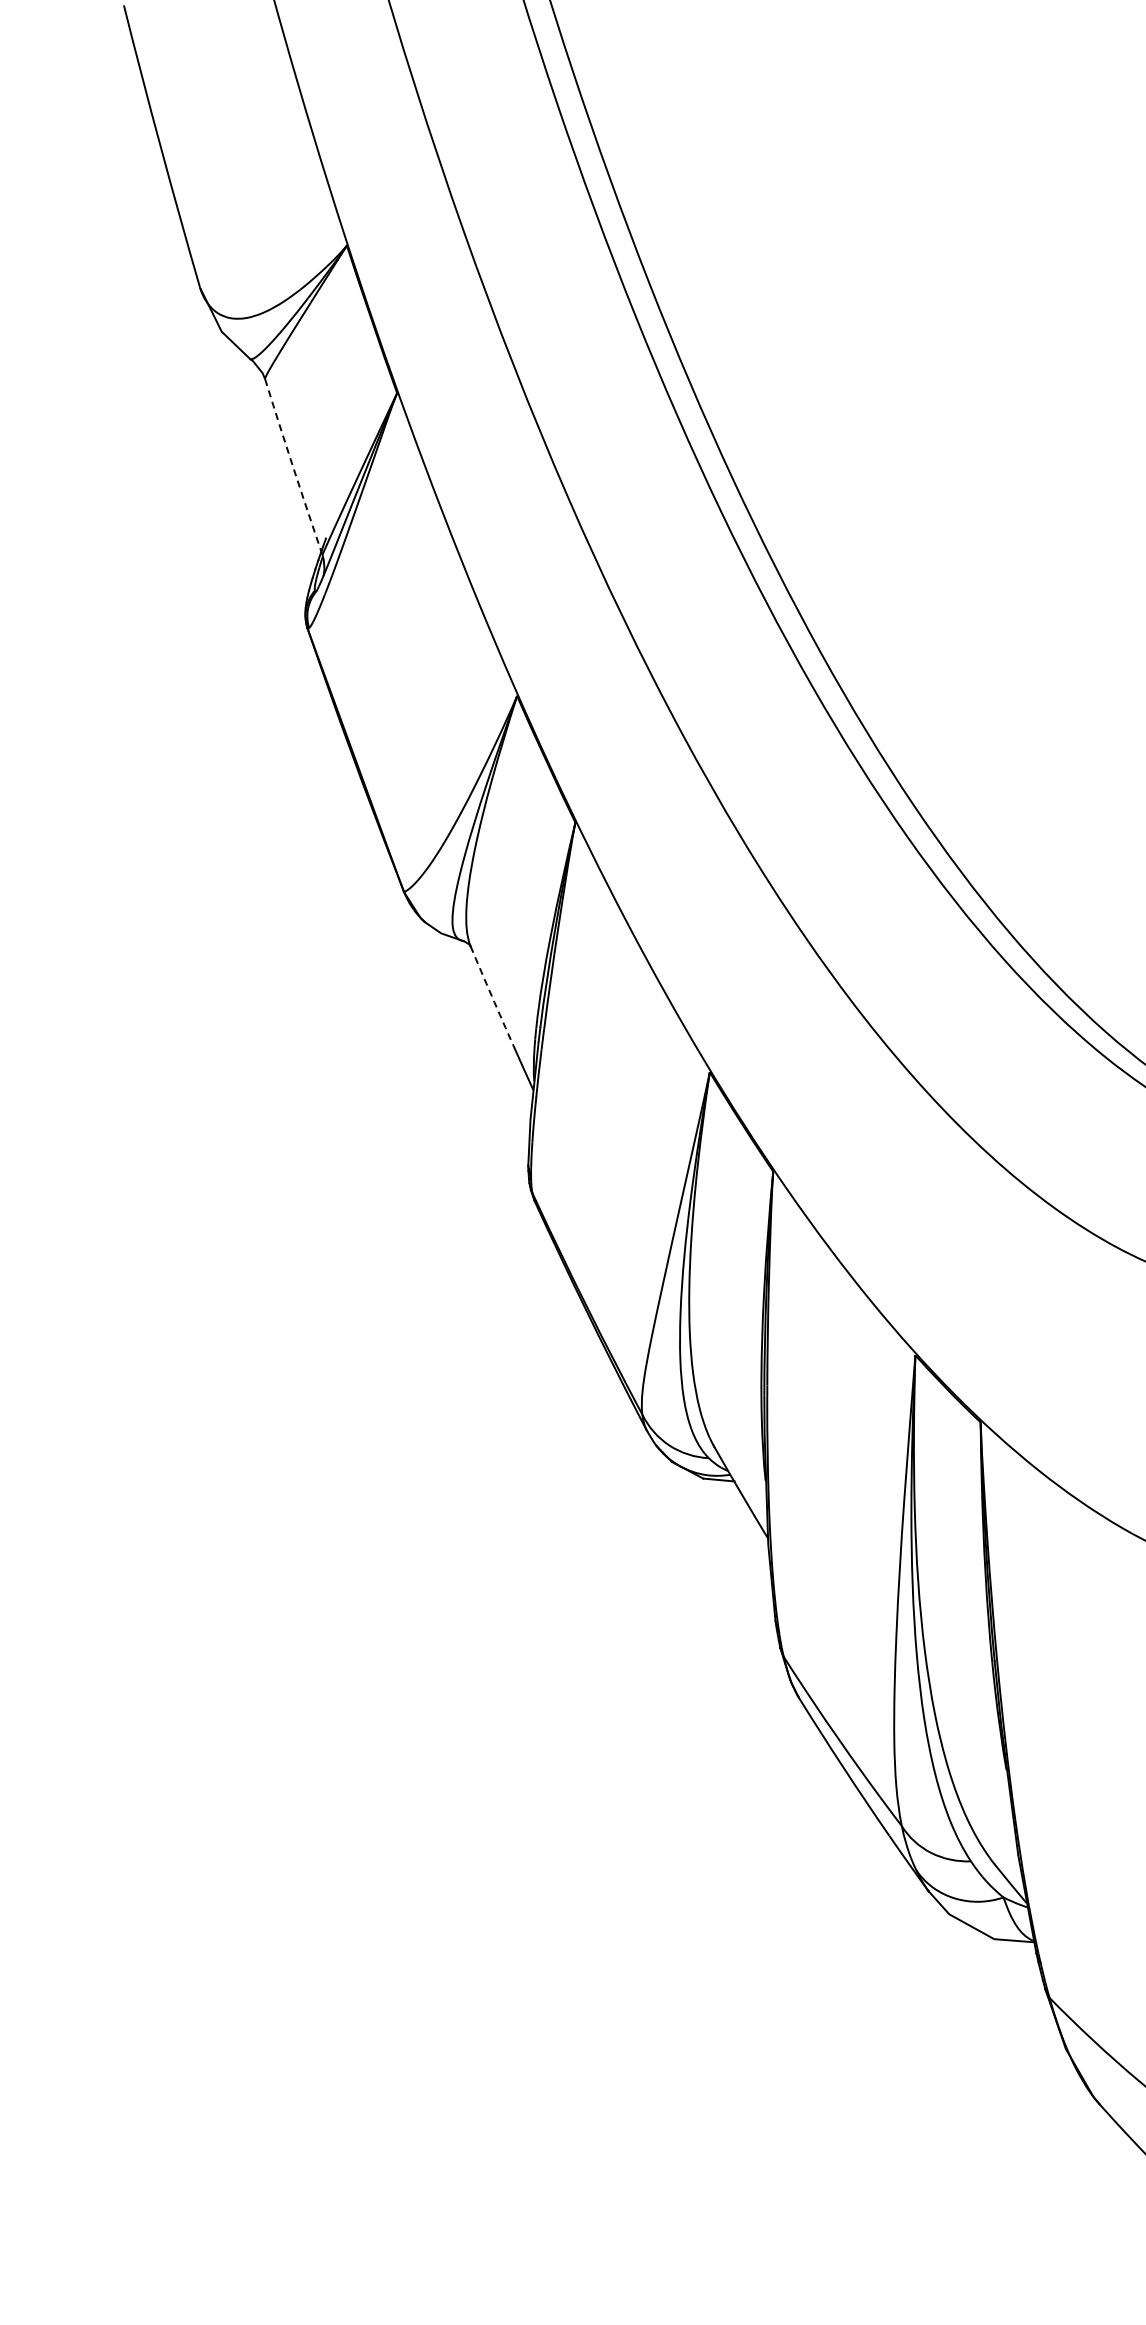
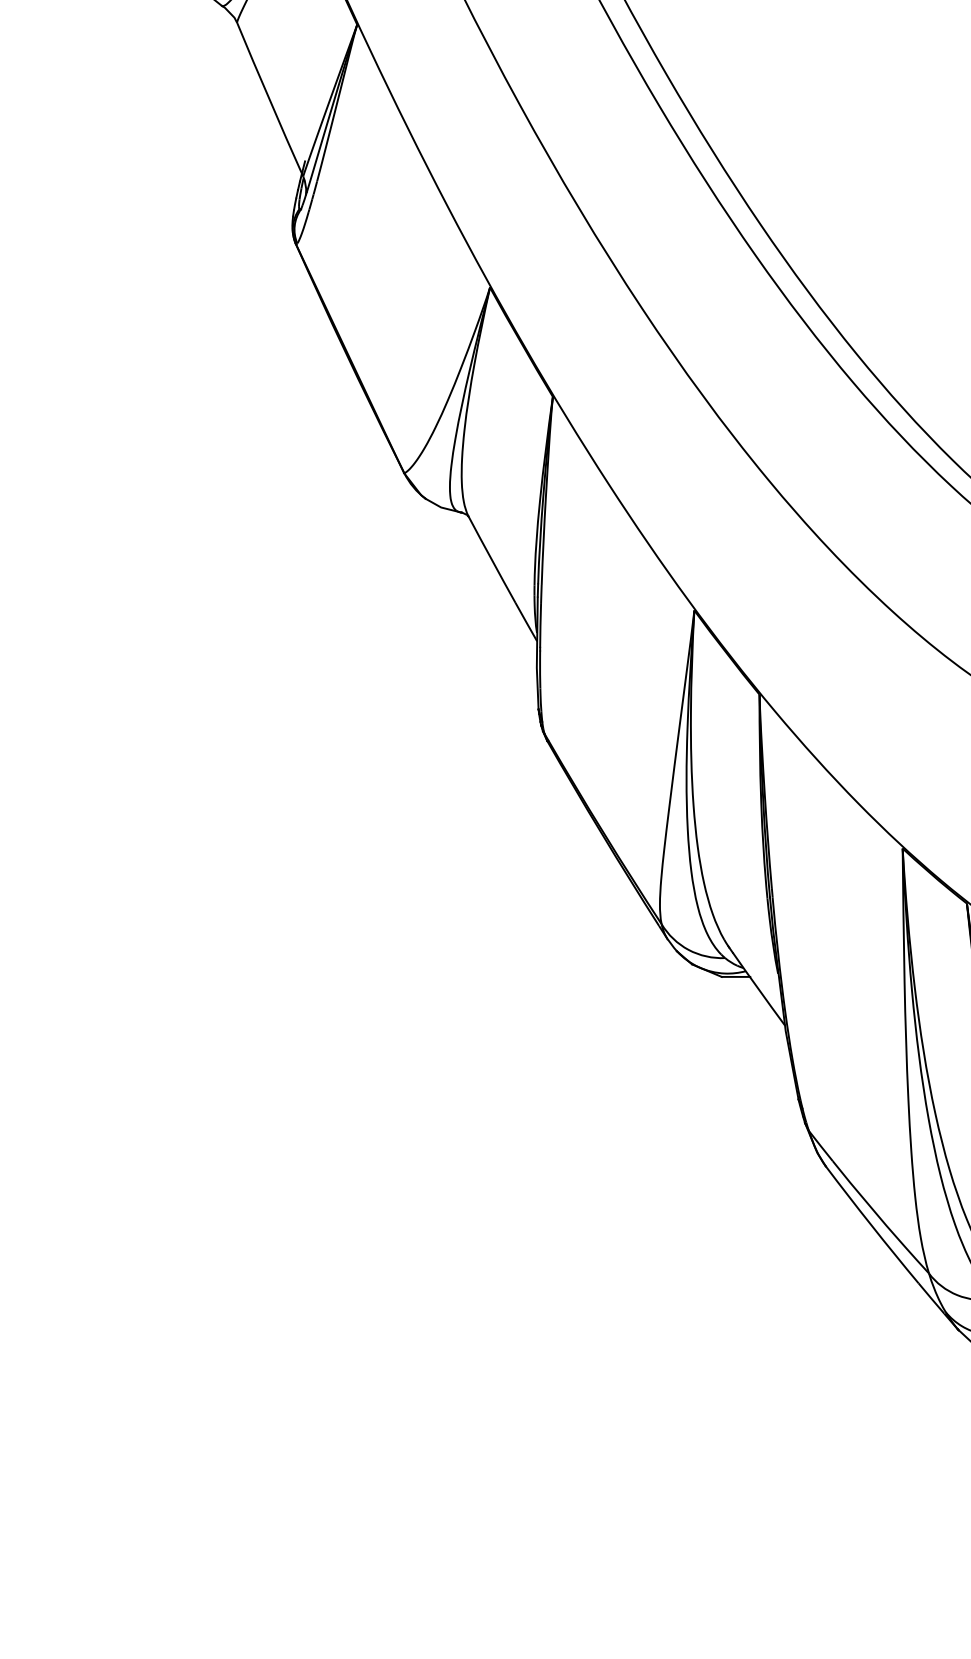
arc: (293, 467) -> (269, 100), dashed -> solid
arc: (491, 996) -> (491, 560), dashed -> solid

